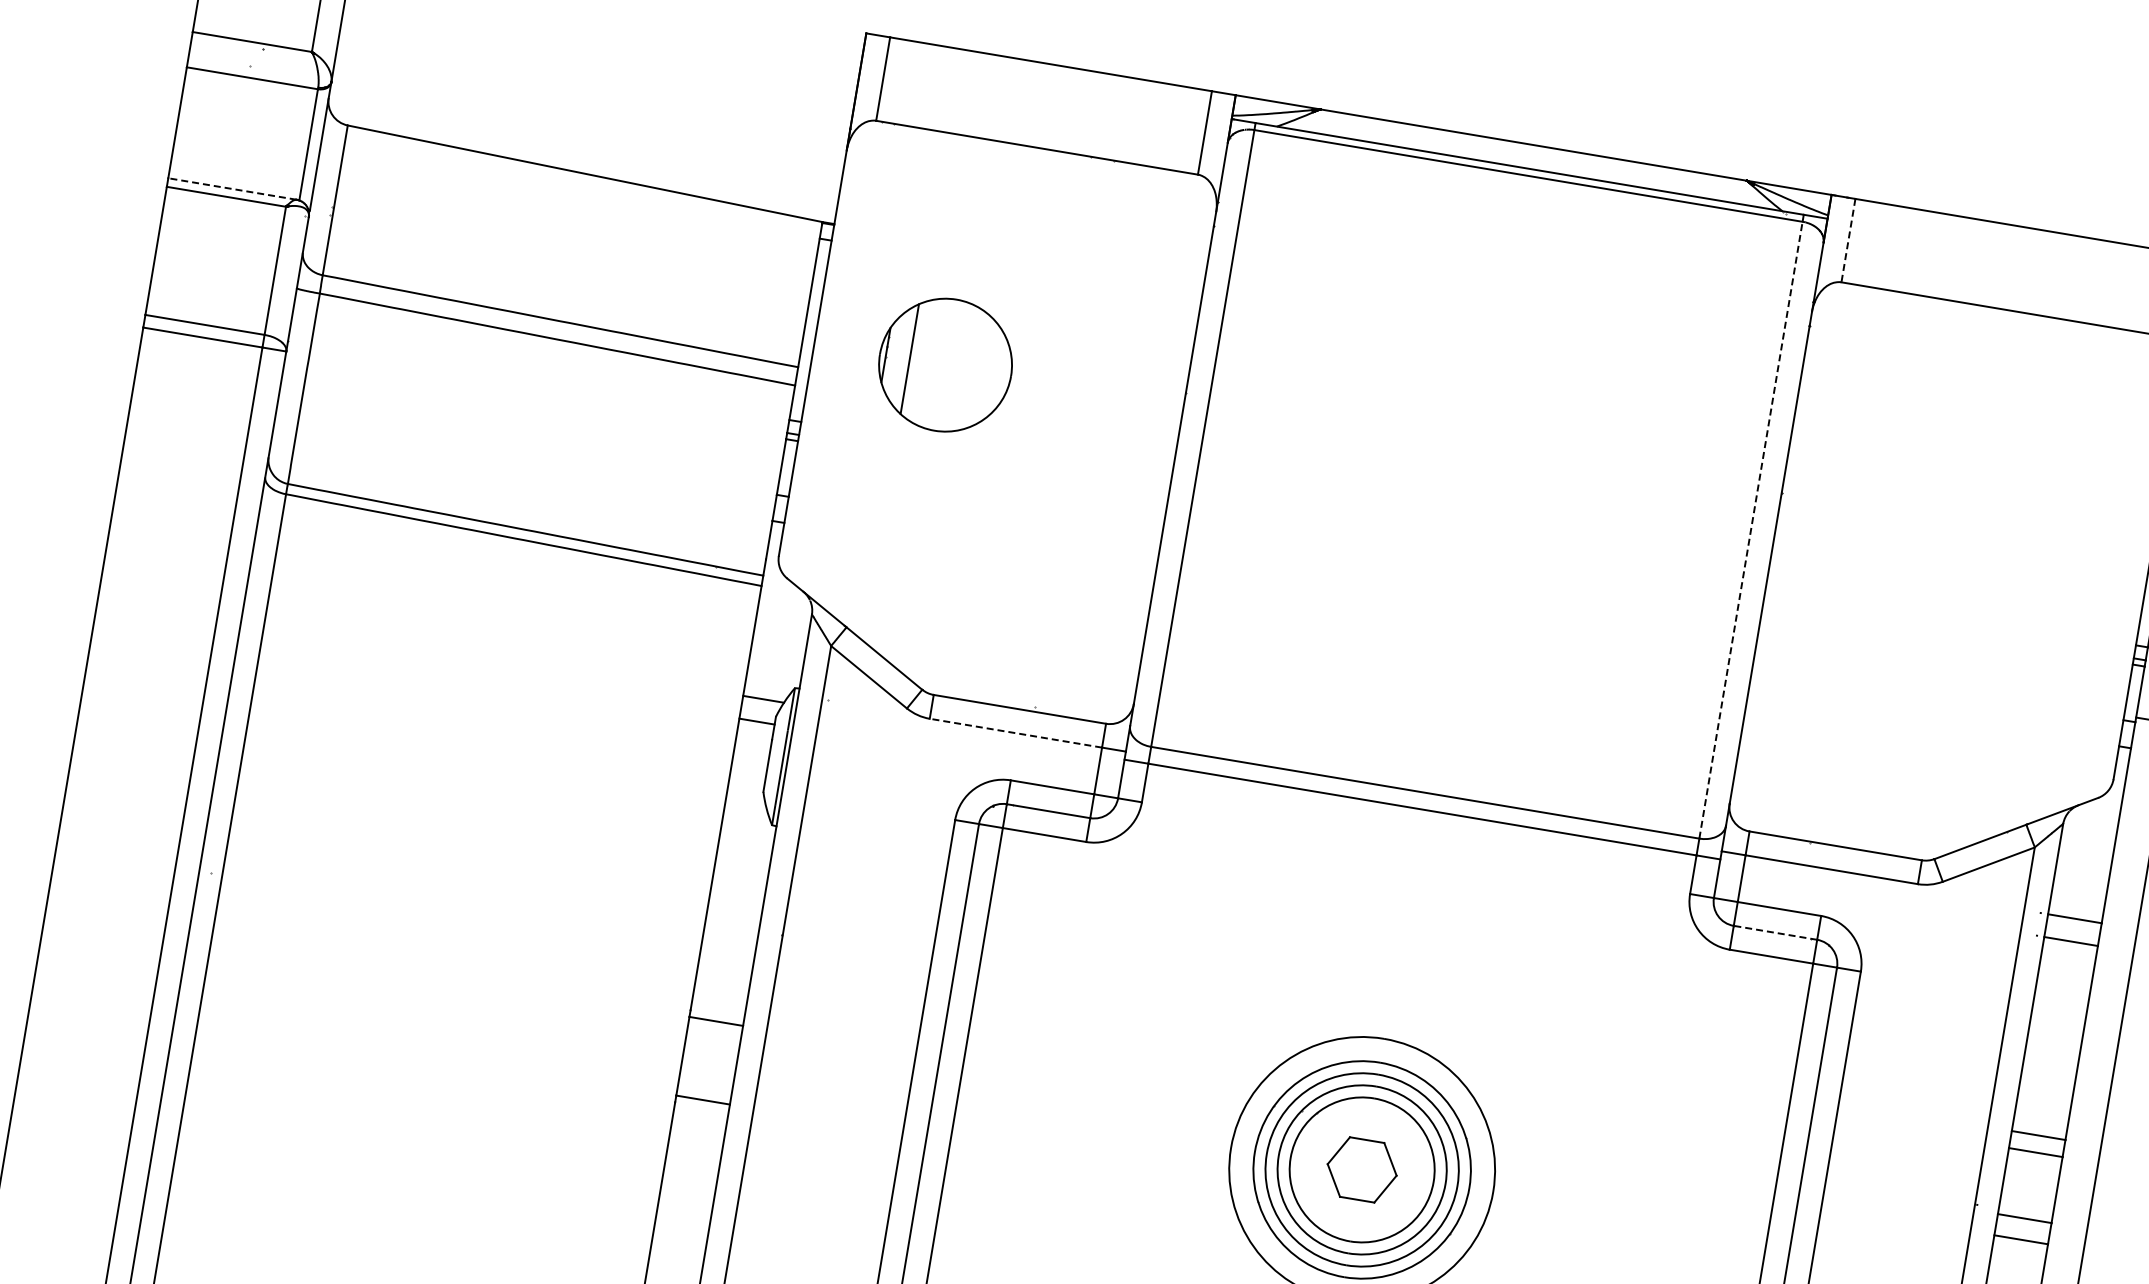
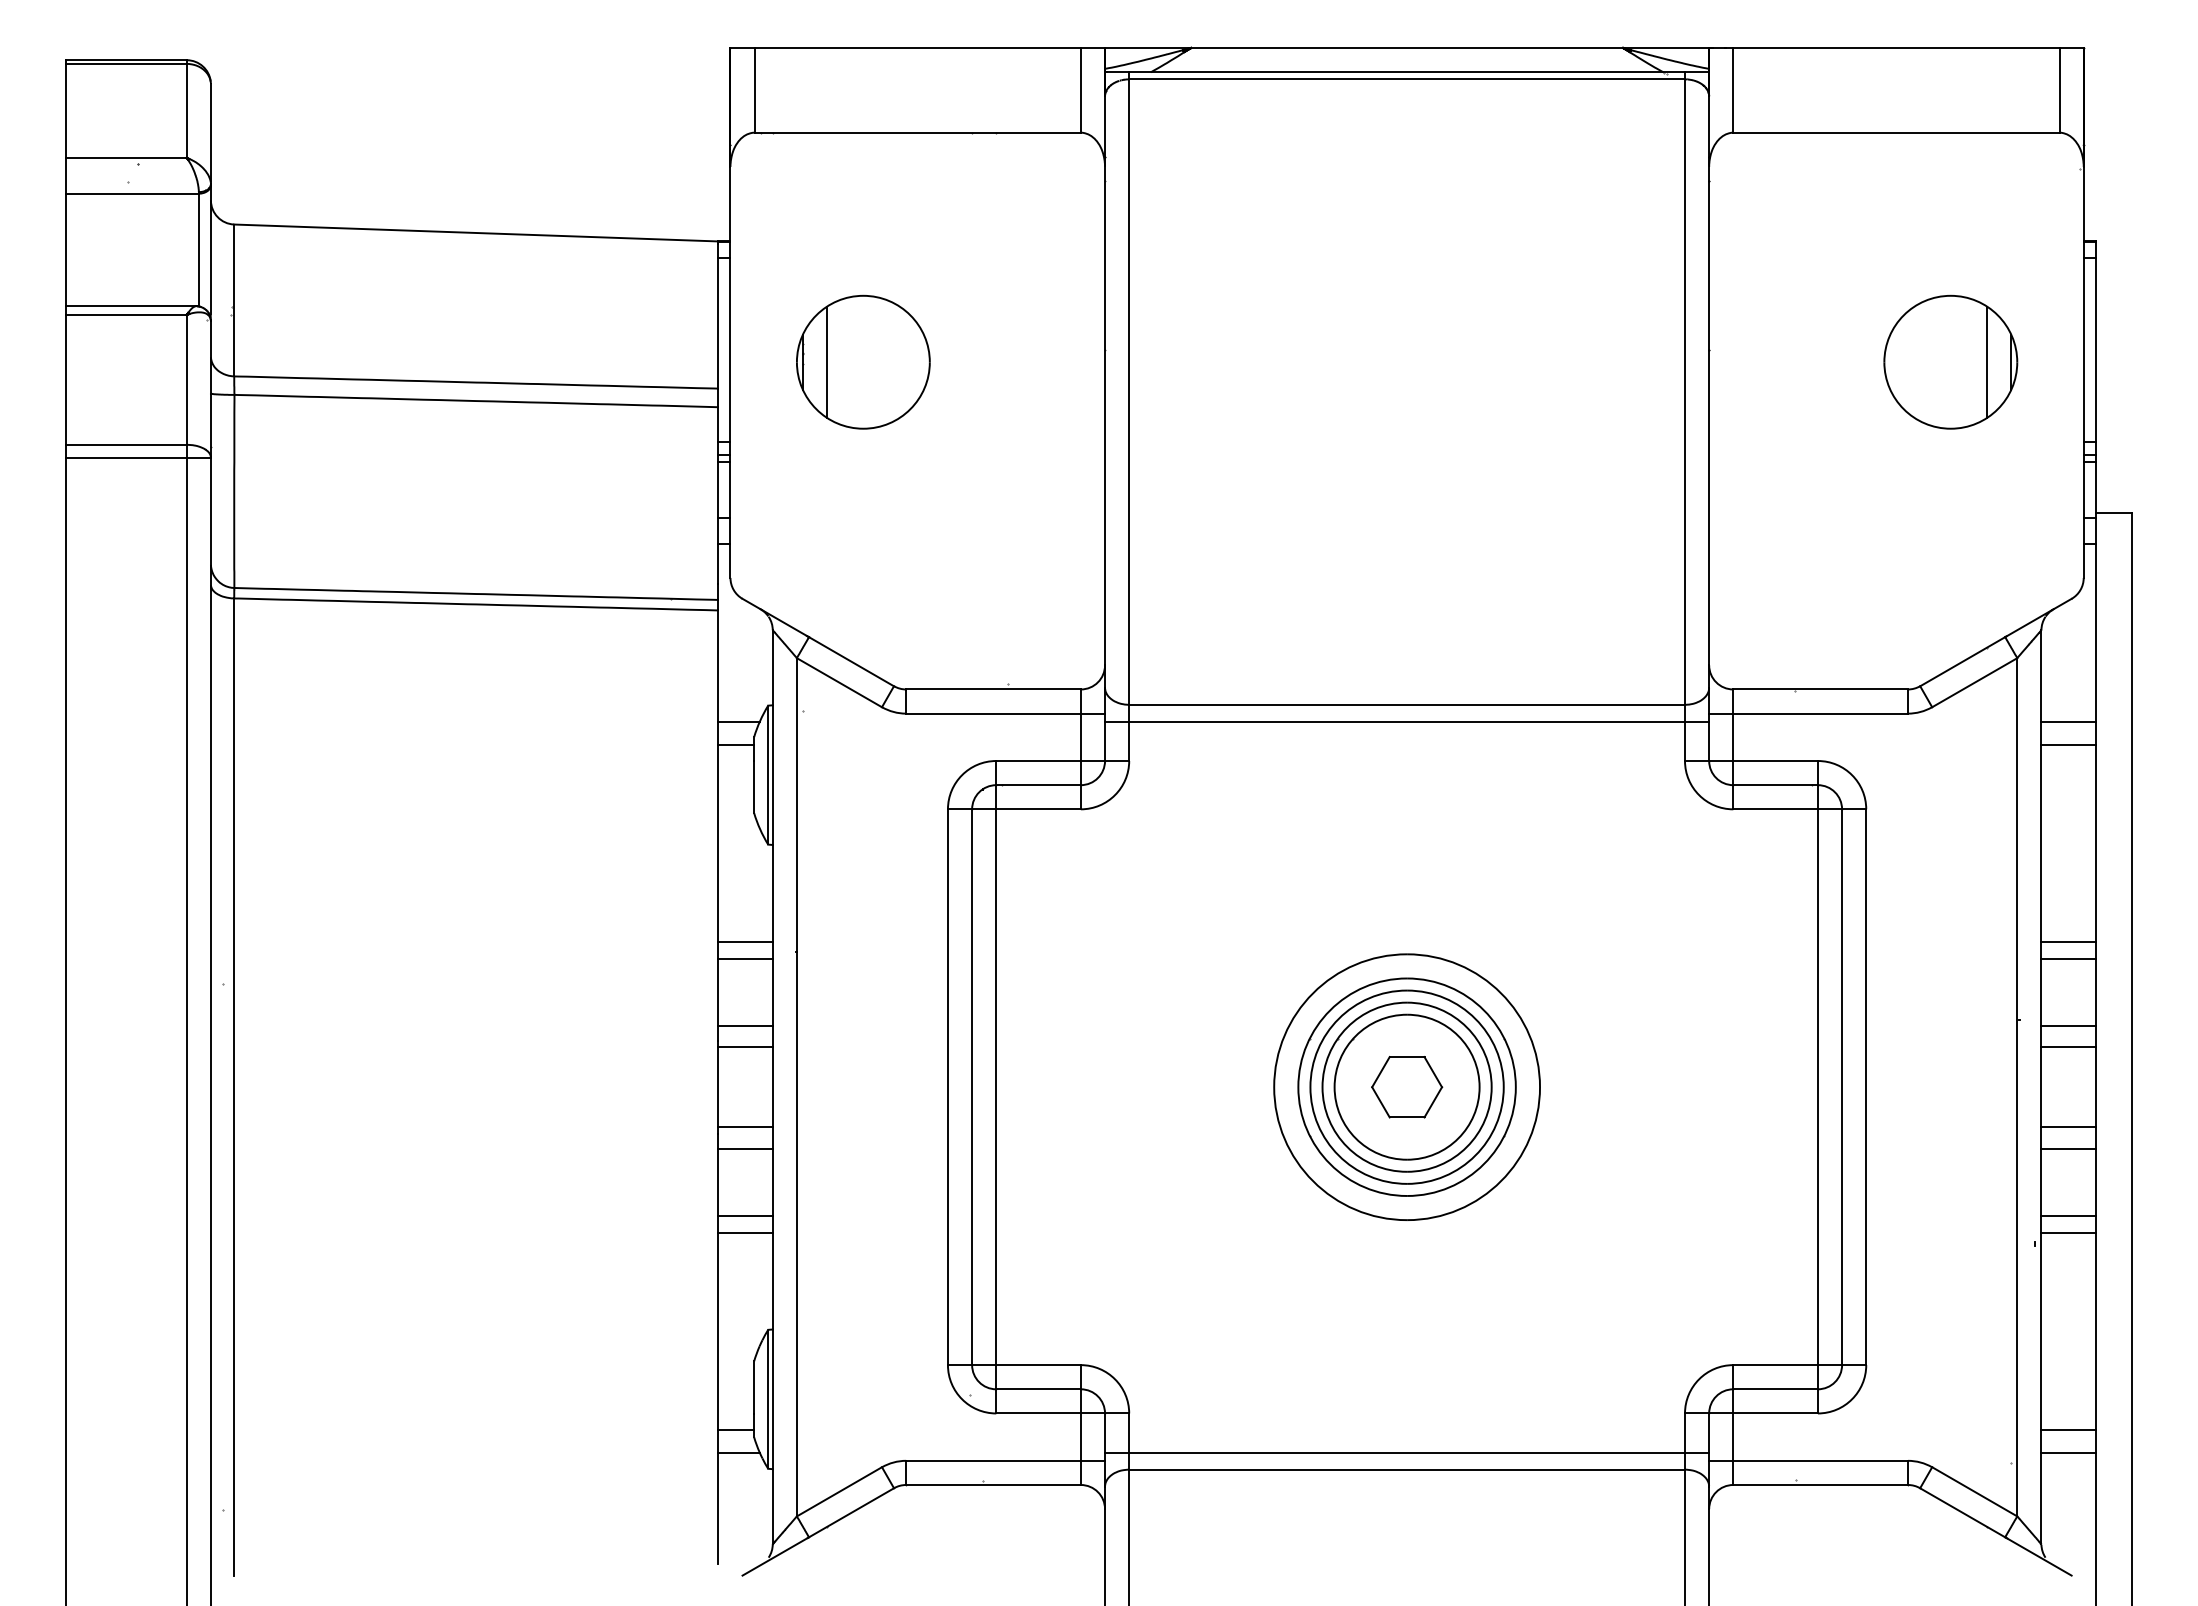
line: (231, 189) -> (130, 306), dashed -> solid
line: (1848, 240) -> (1733, 90), dashed -> solid
line: (1751, 530) -> (1685, 392), dashed -> solid
part: (2017, 543) -> (1950, 361), added
line: (1015, 733) -> (993, 713), dashed -> solid
line: (733, 917) -> (745, 941), added
line: (730, 933) -> (745, 958), added
line: (1775, 933) -> (1775, 785), dashed -> solid
line: (719, 999) -> (745, 1025), added
line: (699, 1121) -> (745, 1148), added
line: (688, 1187) -> (745, 1215), added
line: (685, 1204) -> (745, 1232), added

